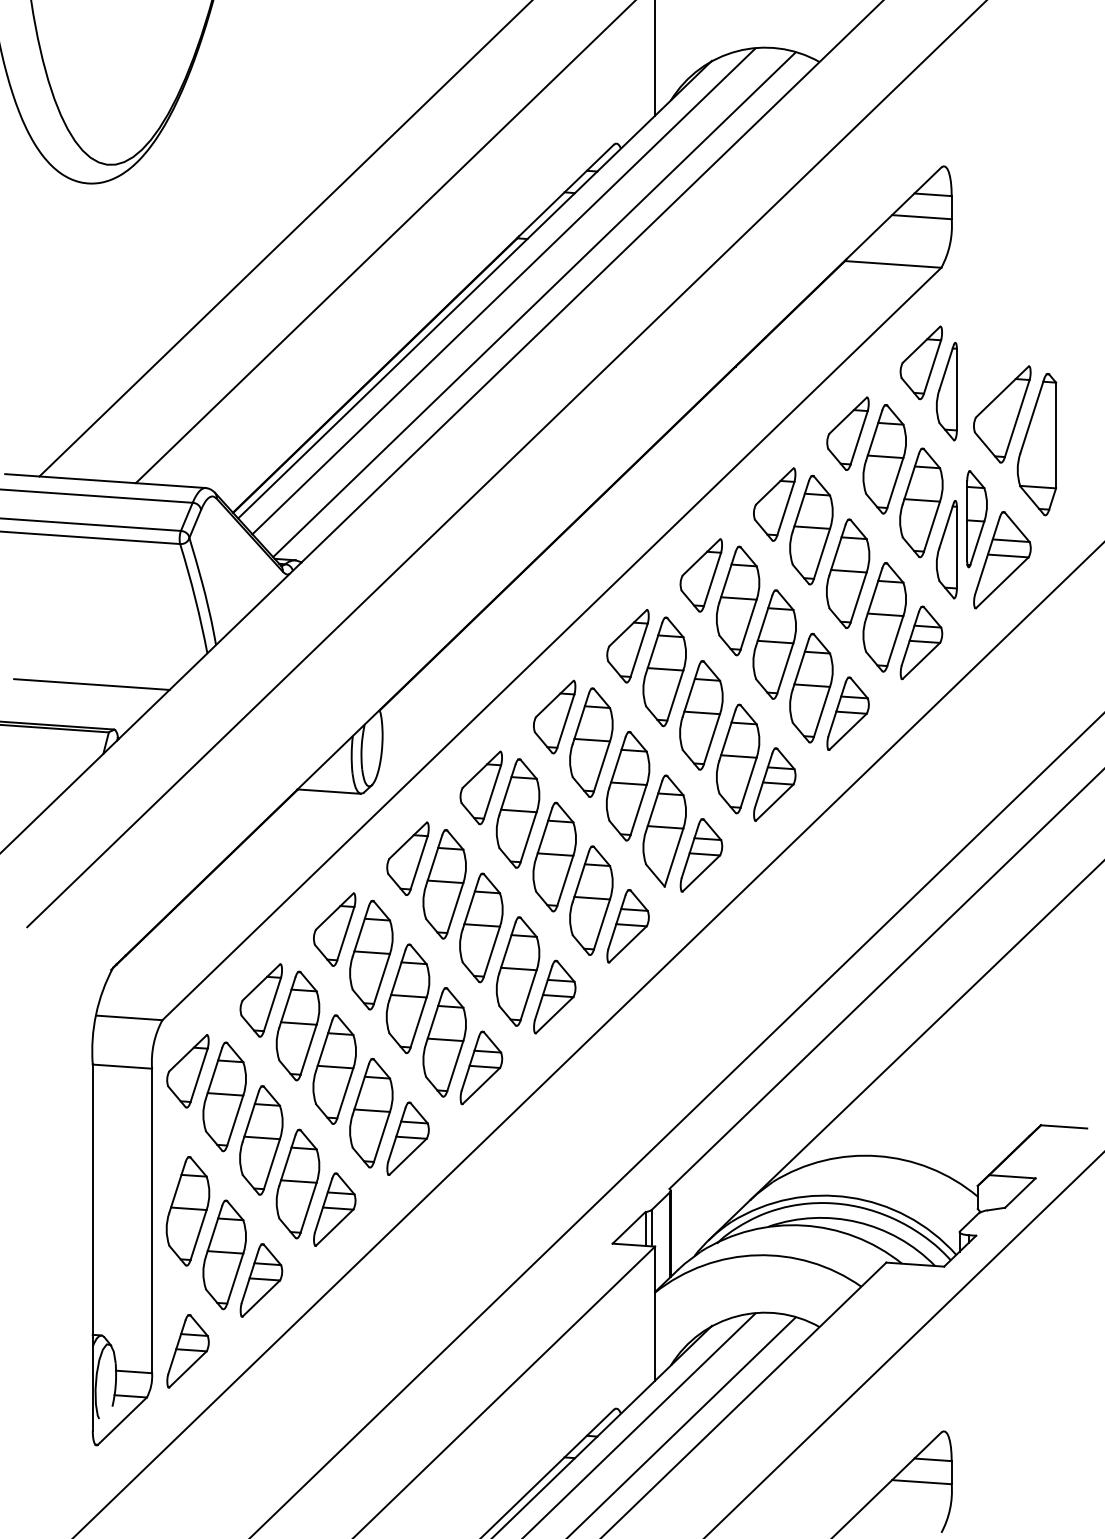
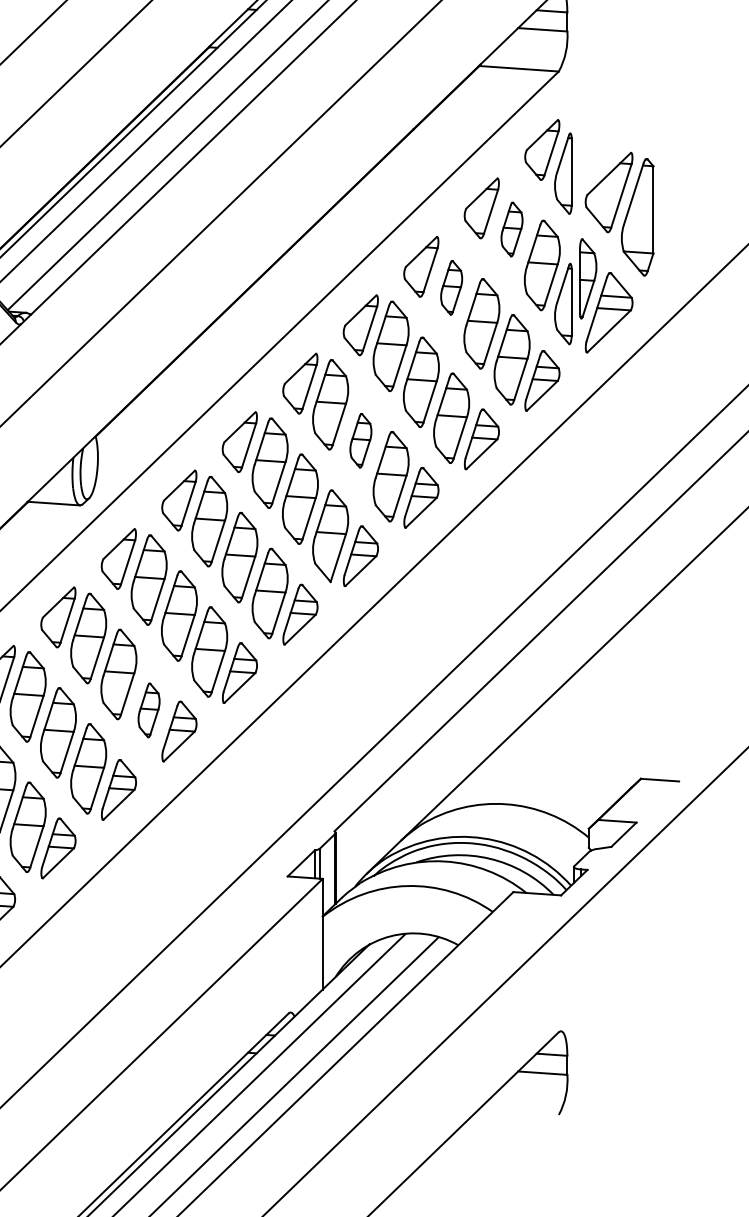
part: (884, 459) -> (511, 229), size x0.6
part: (811, 529) -> (451, 287), size x0.6
part: (701, 715) -> (360, 440), size x0.6
part: (444, 1042) -> (148, 710), size x0.6

